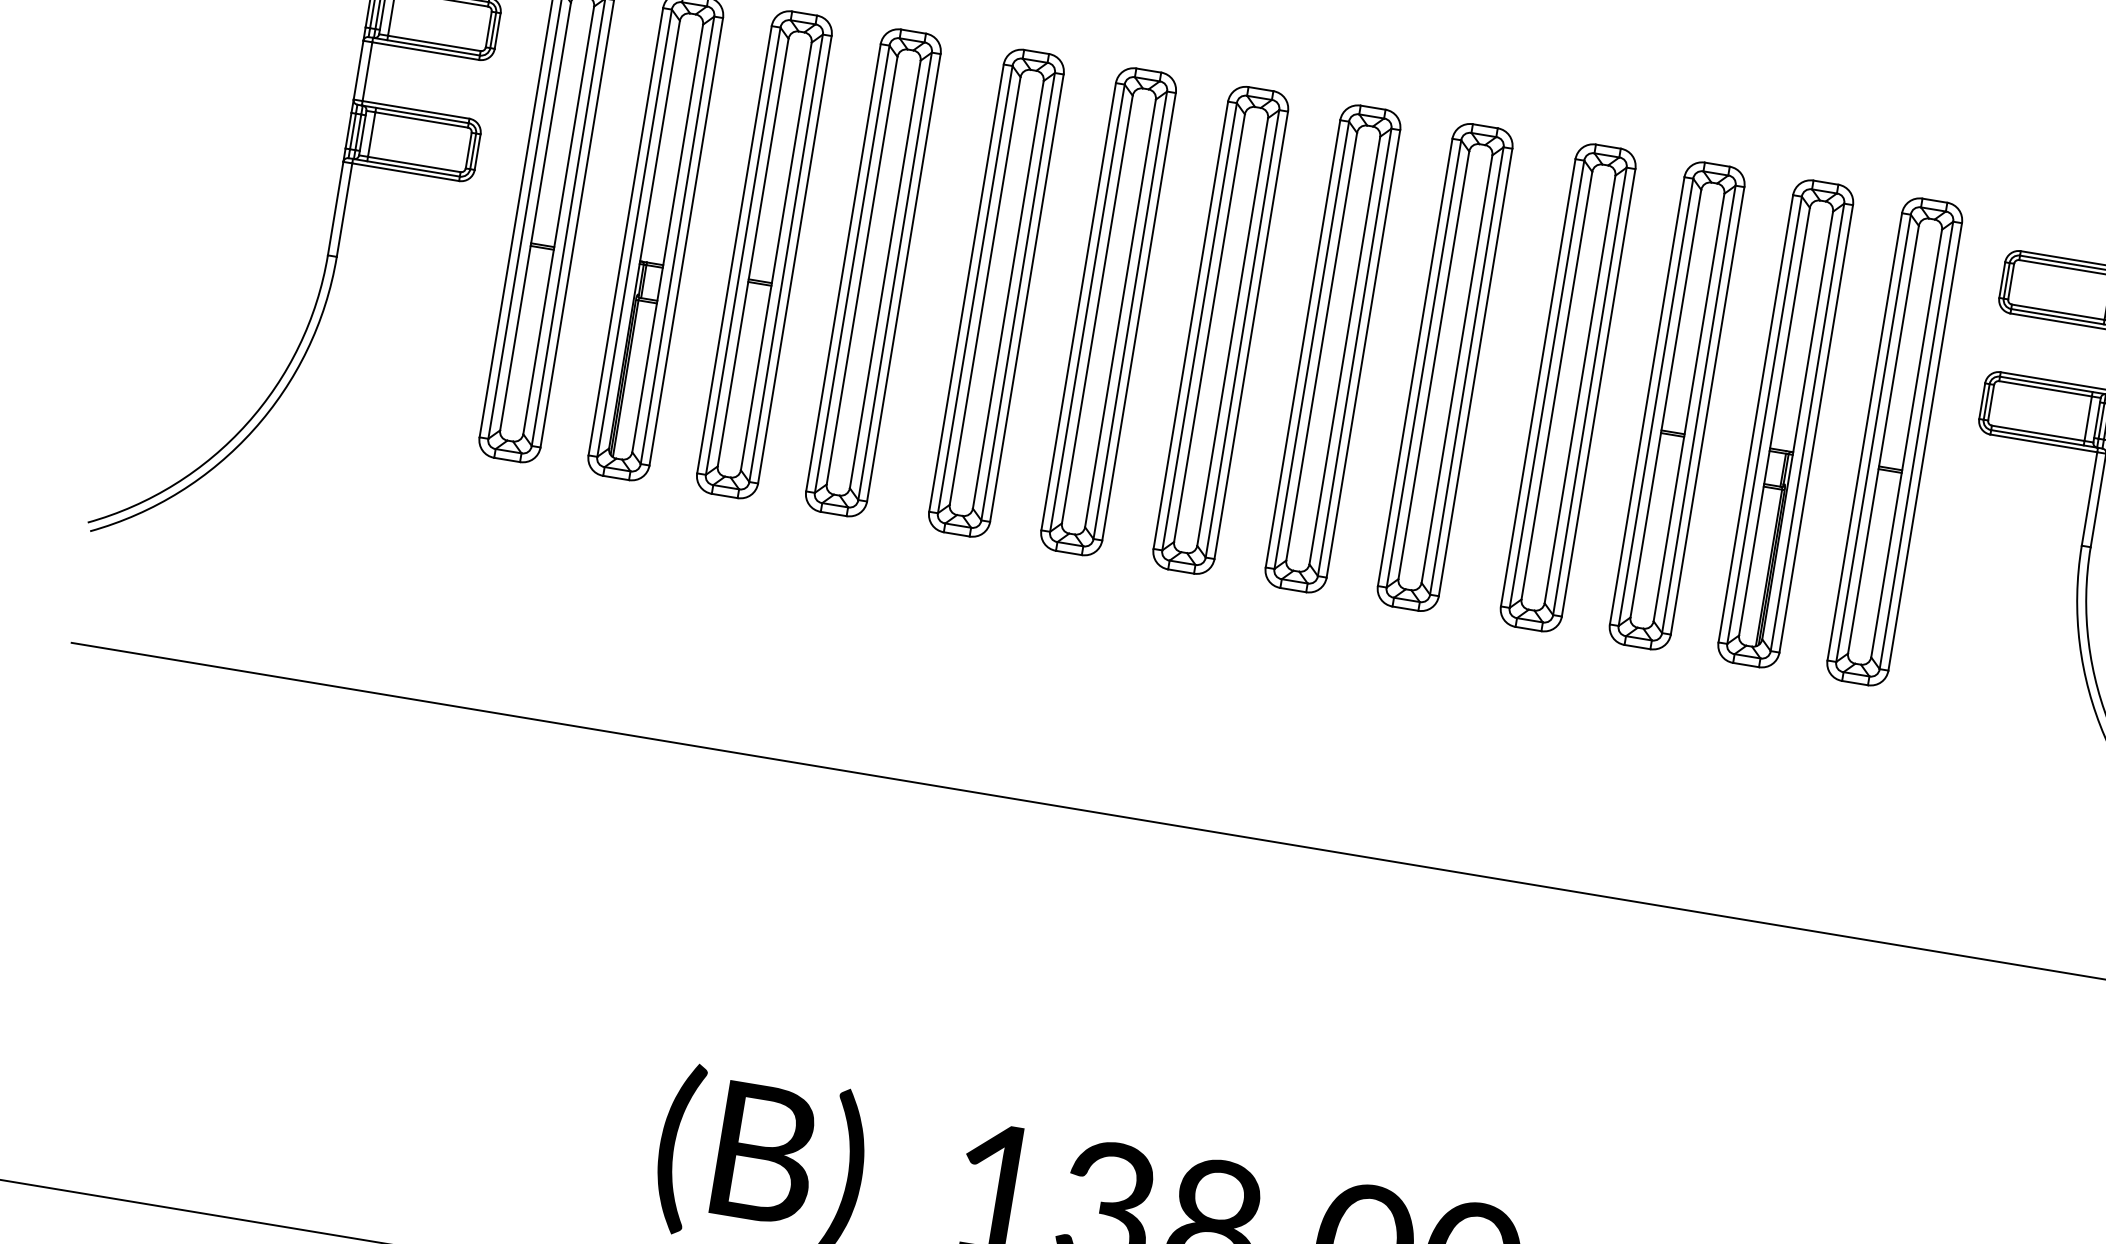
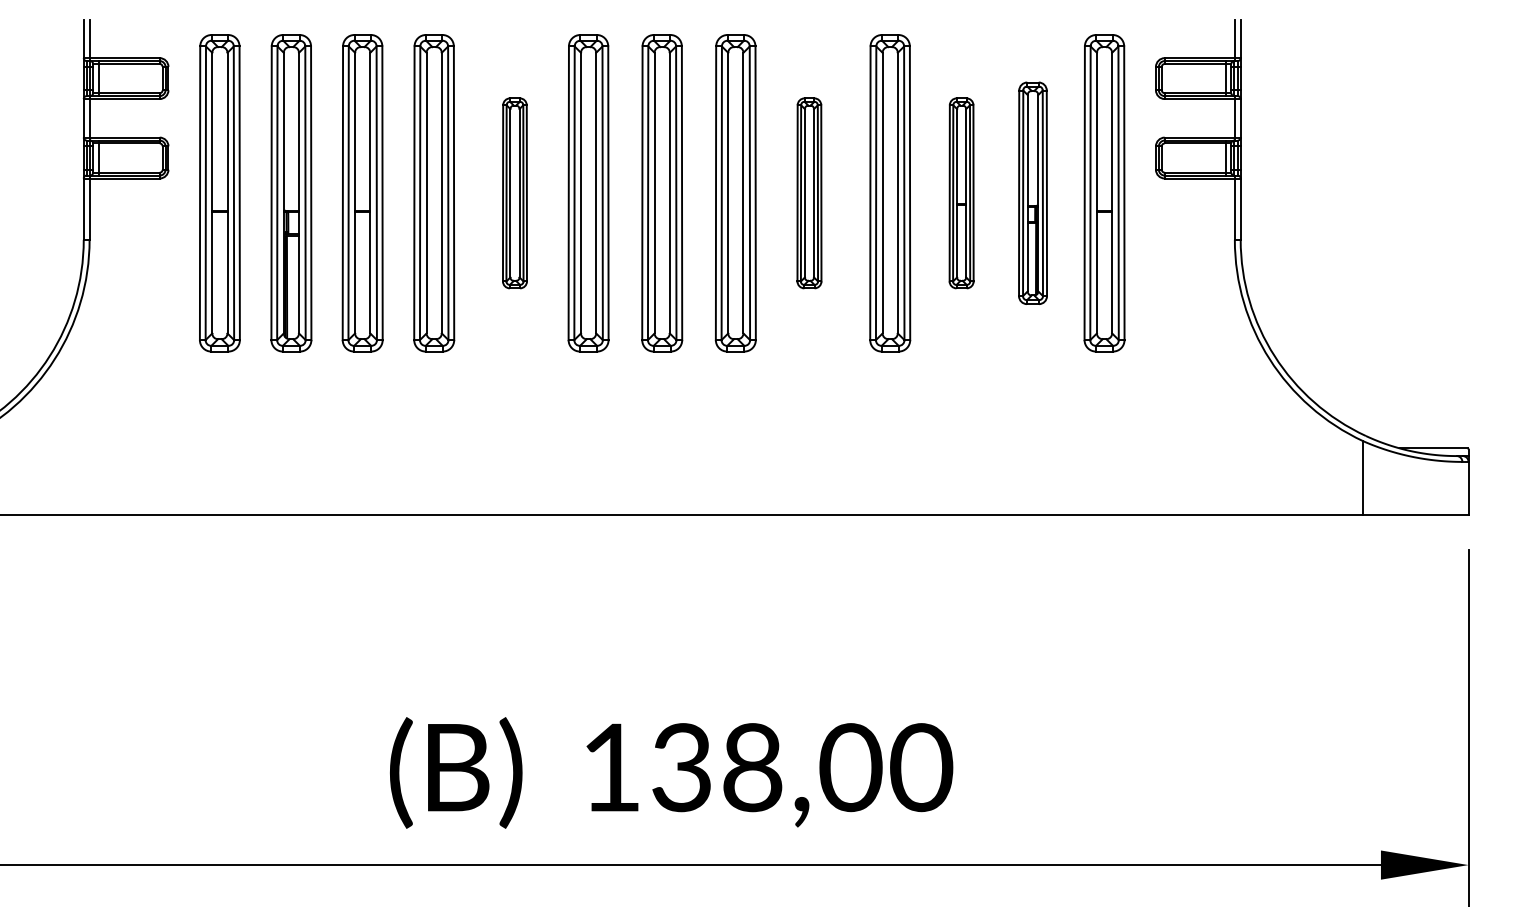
part: (995, 293) -> (514, 193), size x0.6
part: (1445, 367) -> (809, 193), size x0.6
part: (1676, 406) -> (961, 193), size x0.6
part: (1785, 424) -> (1032, 193), size x0.7

